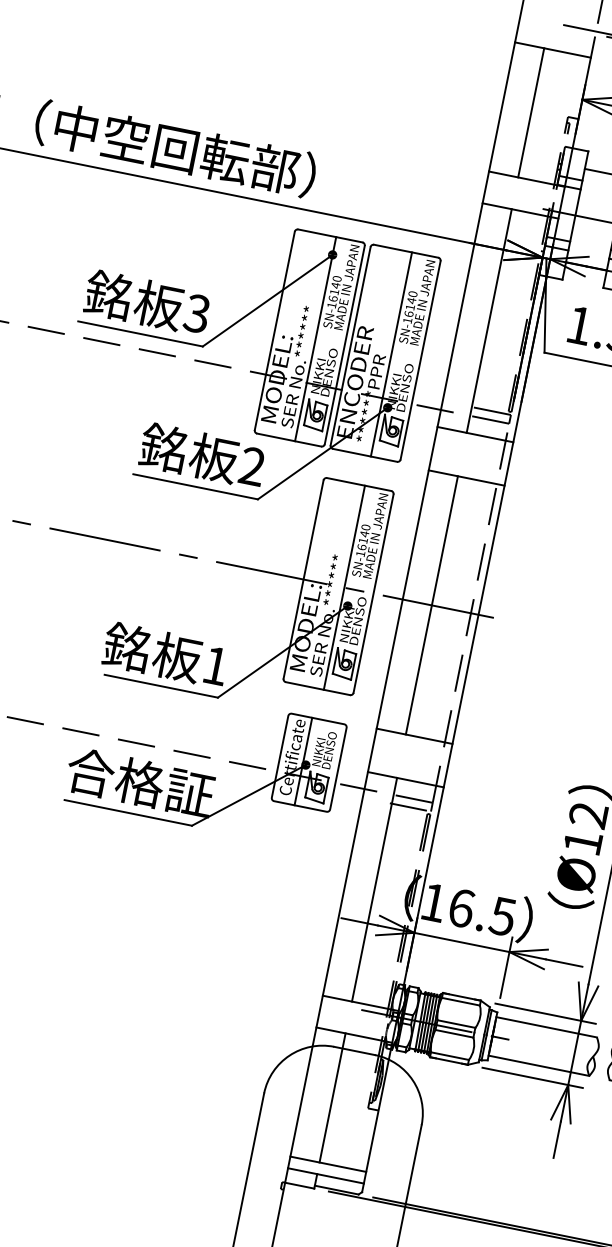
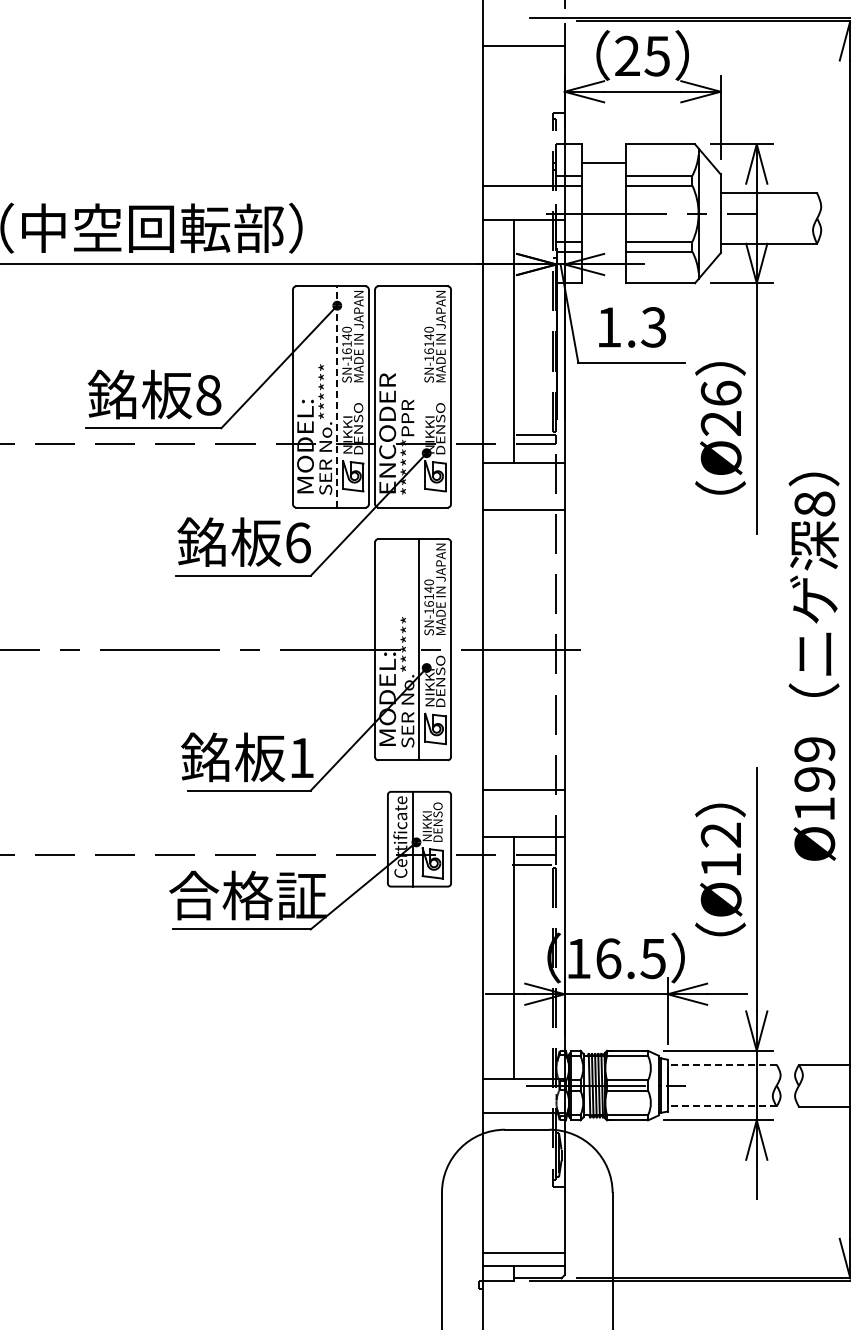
line: (531, 113) -> (514, 116), removed
text: (197, 313) -> (208, 395), 3 -> 8
line: (315, 338) -> (337, 396), solid -> dashed
line: (391, 354) -> (419, 396), removed
text: (251, 466) -> (297, 542), 2 -> 6
line: (432, 605) -> (514, 649), removed
line: (547, 1027) -> (722, 1064), solid -> dashed
line: (539, 1065) -> (722, 1106), solid -> dashed
line: (332, 1098) -> (514, 1183), removed

